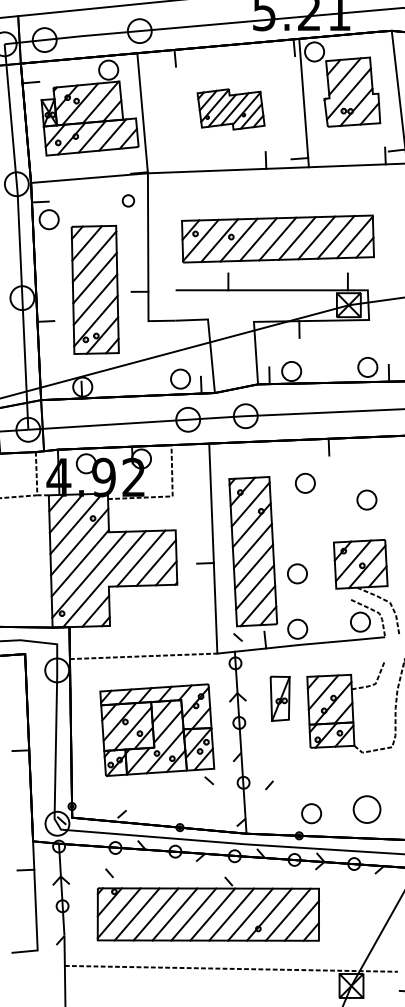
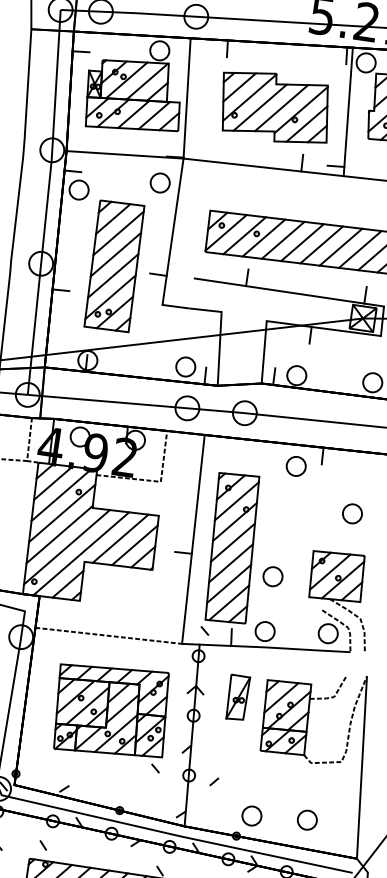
part: (230, 109) -> (274, 107), size x1.67
part: (128, 200) -> (160, 182), size x1.67
part: (304, 482) -> (295, 465), moved
part: (366, 809) -> (306, 819), size x0.71

